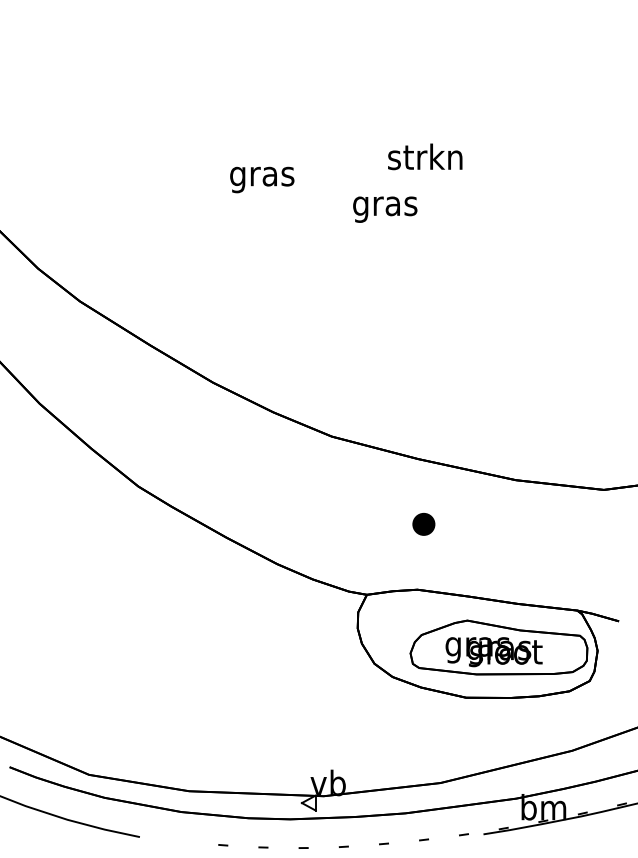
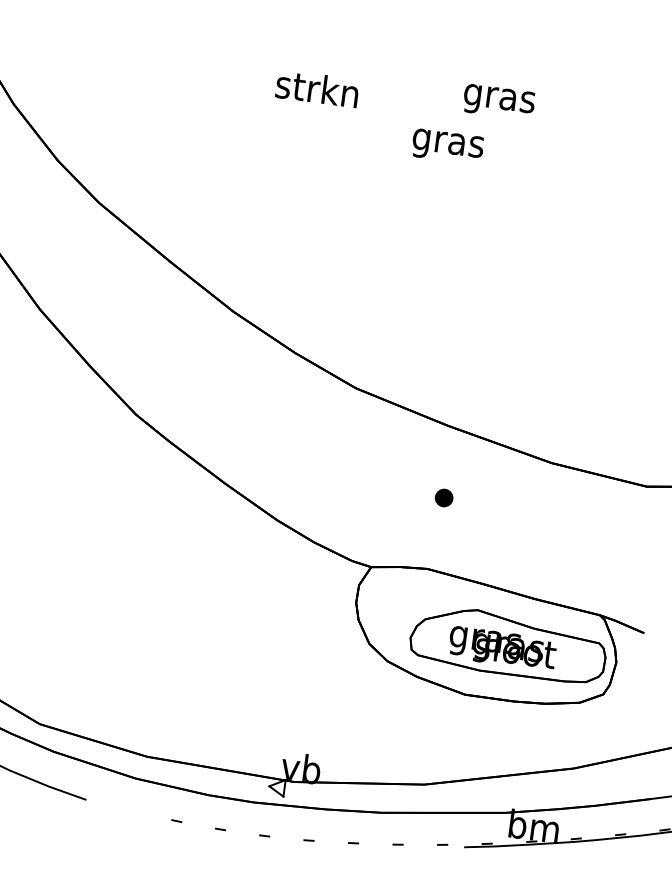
text: (425, 159) -> (499, 97), strkn -> gras
text: (261, 176) -> (316, 92), gras -> strkn
part: (423, 523) -> (443, 497), size x0.71

